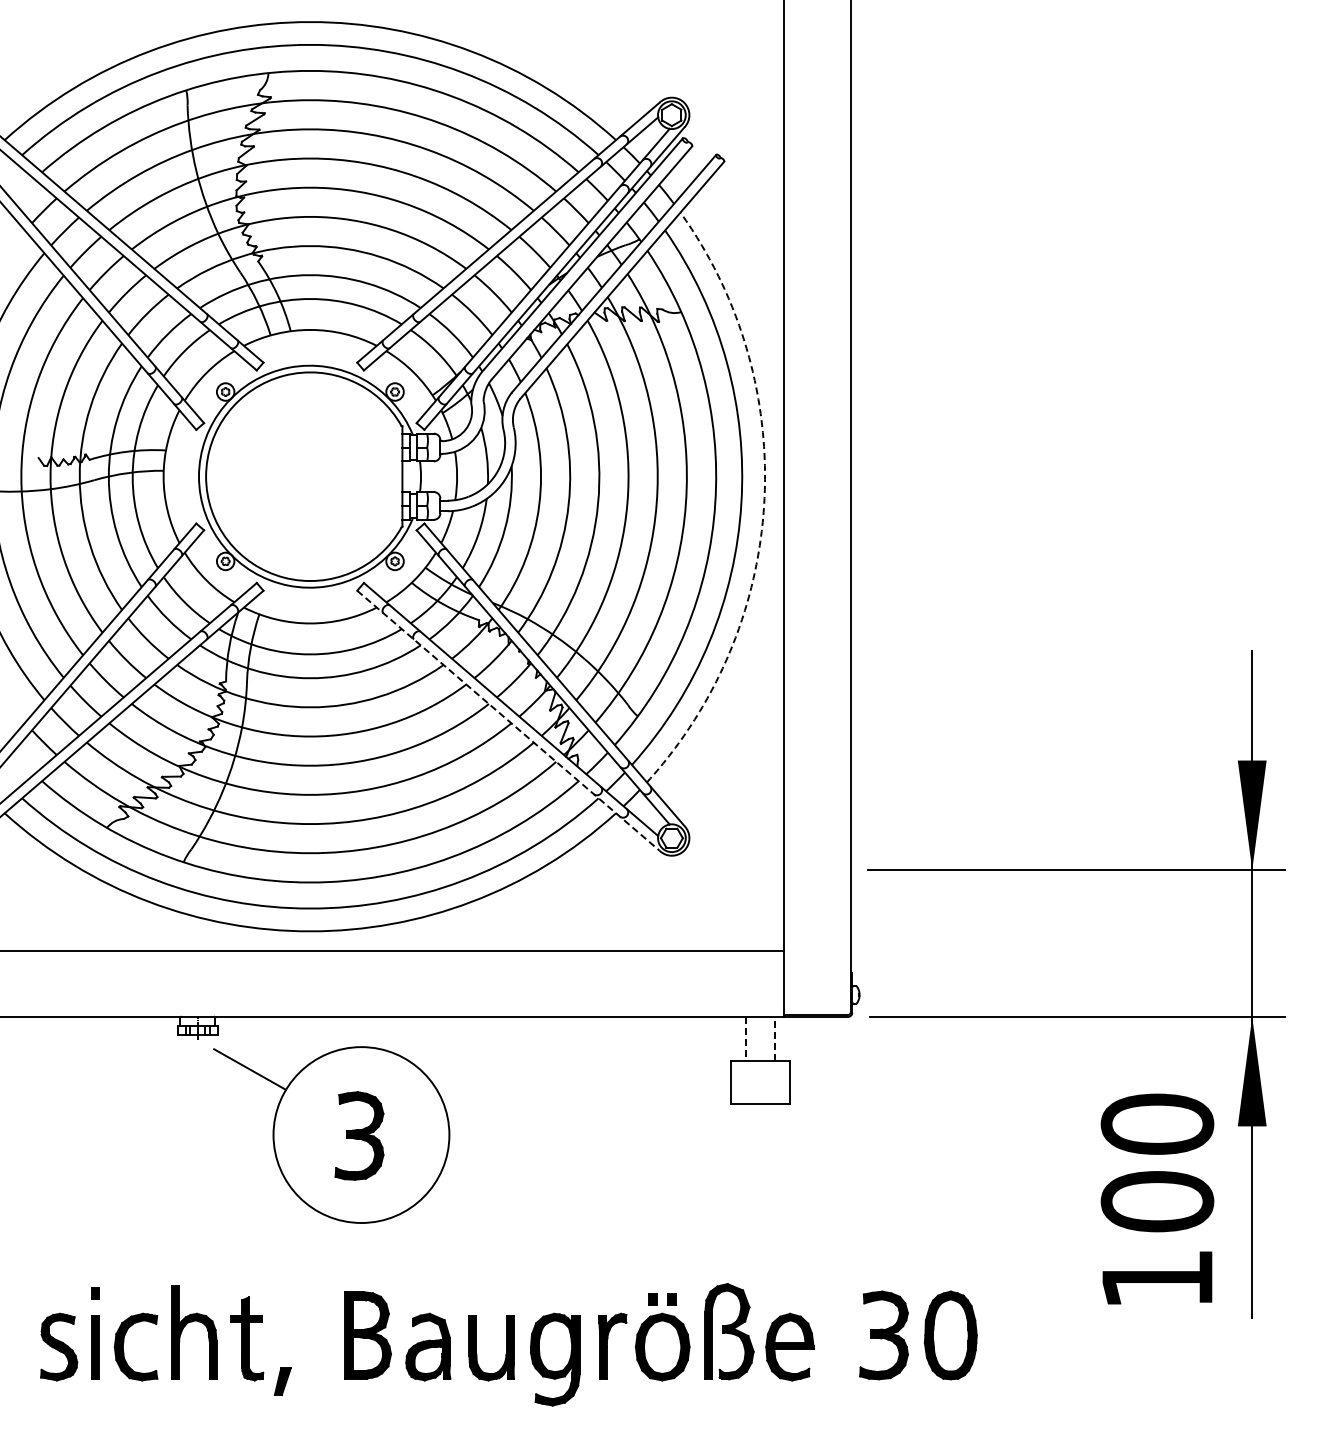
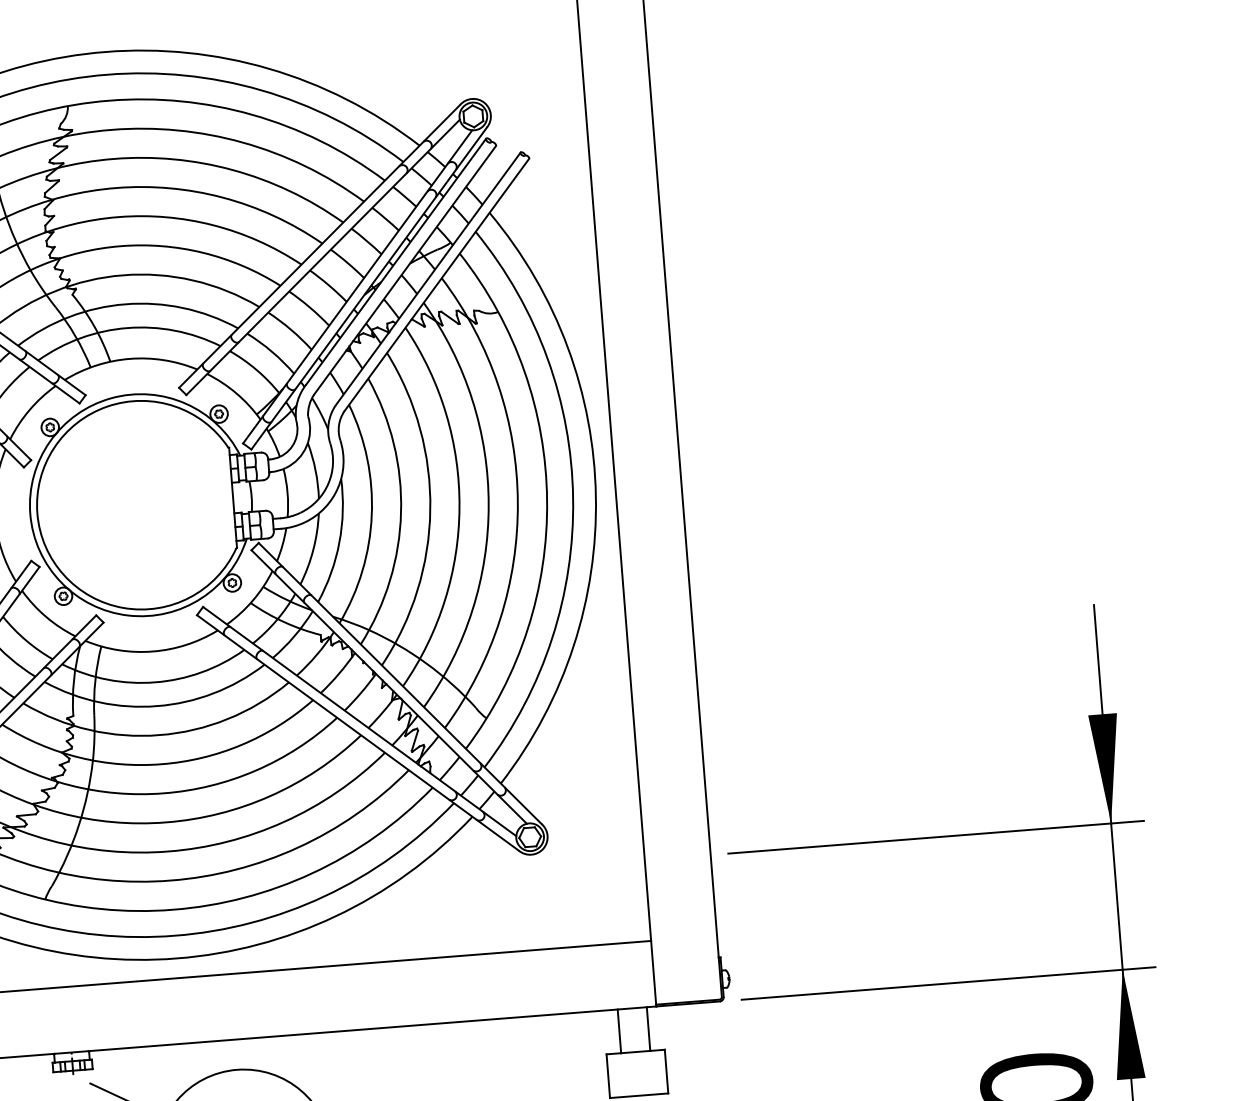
arc: (764, 503) -> (596, 496), dashed -> solid
line: (508, 721) -> (358, 733), dashed -> solid
line: (745, 1038) -> (619, 1031), dashed -> solid
line: (774, 1038) -> (648, 1028), dashed -> solid

